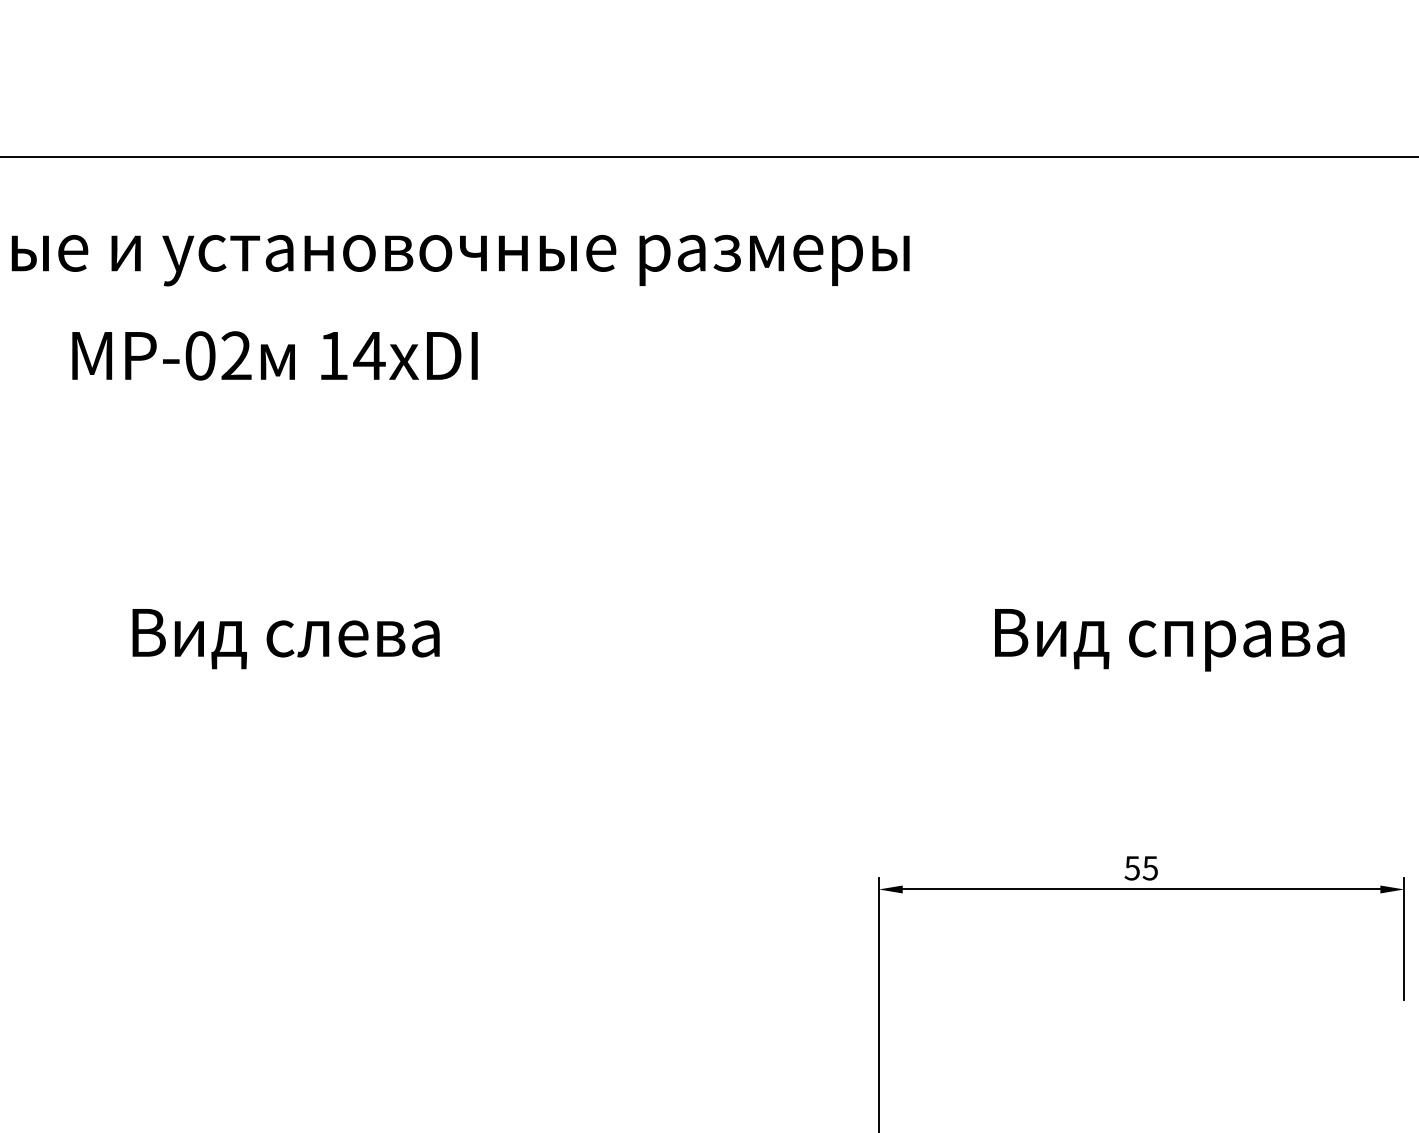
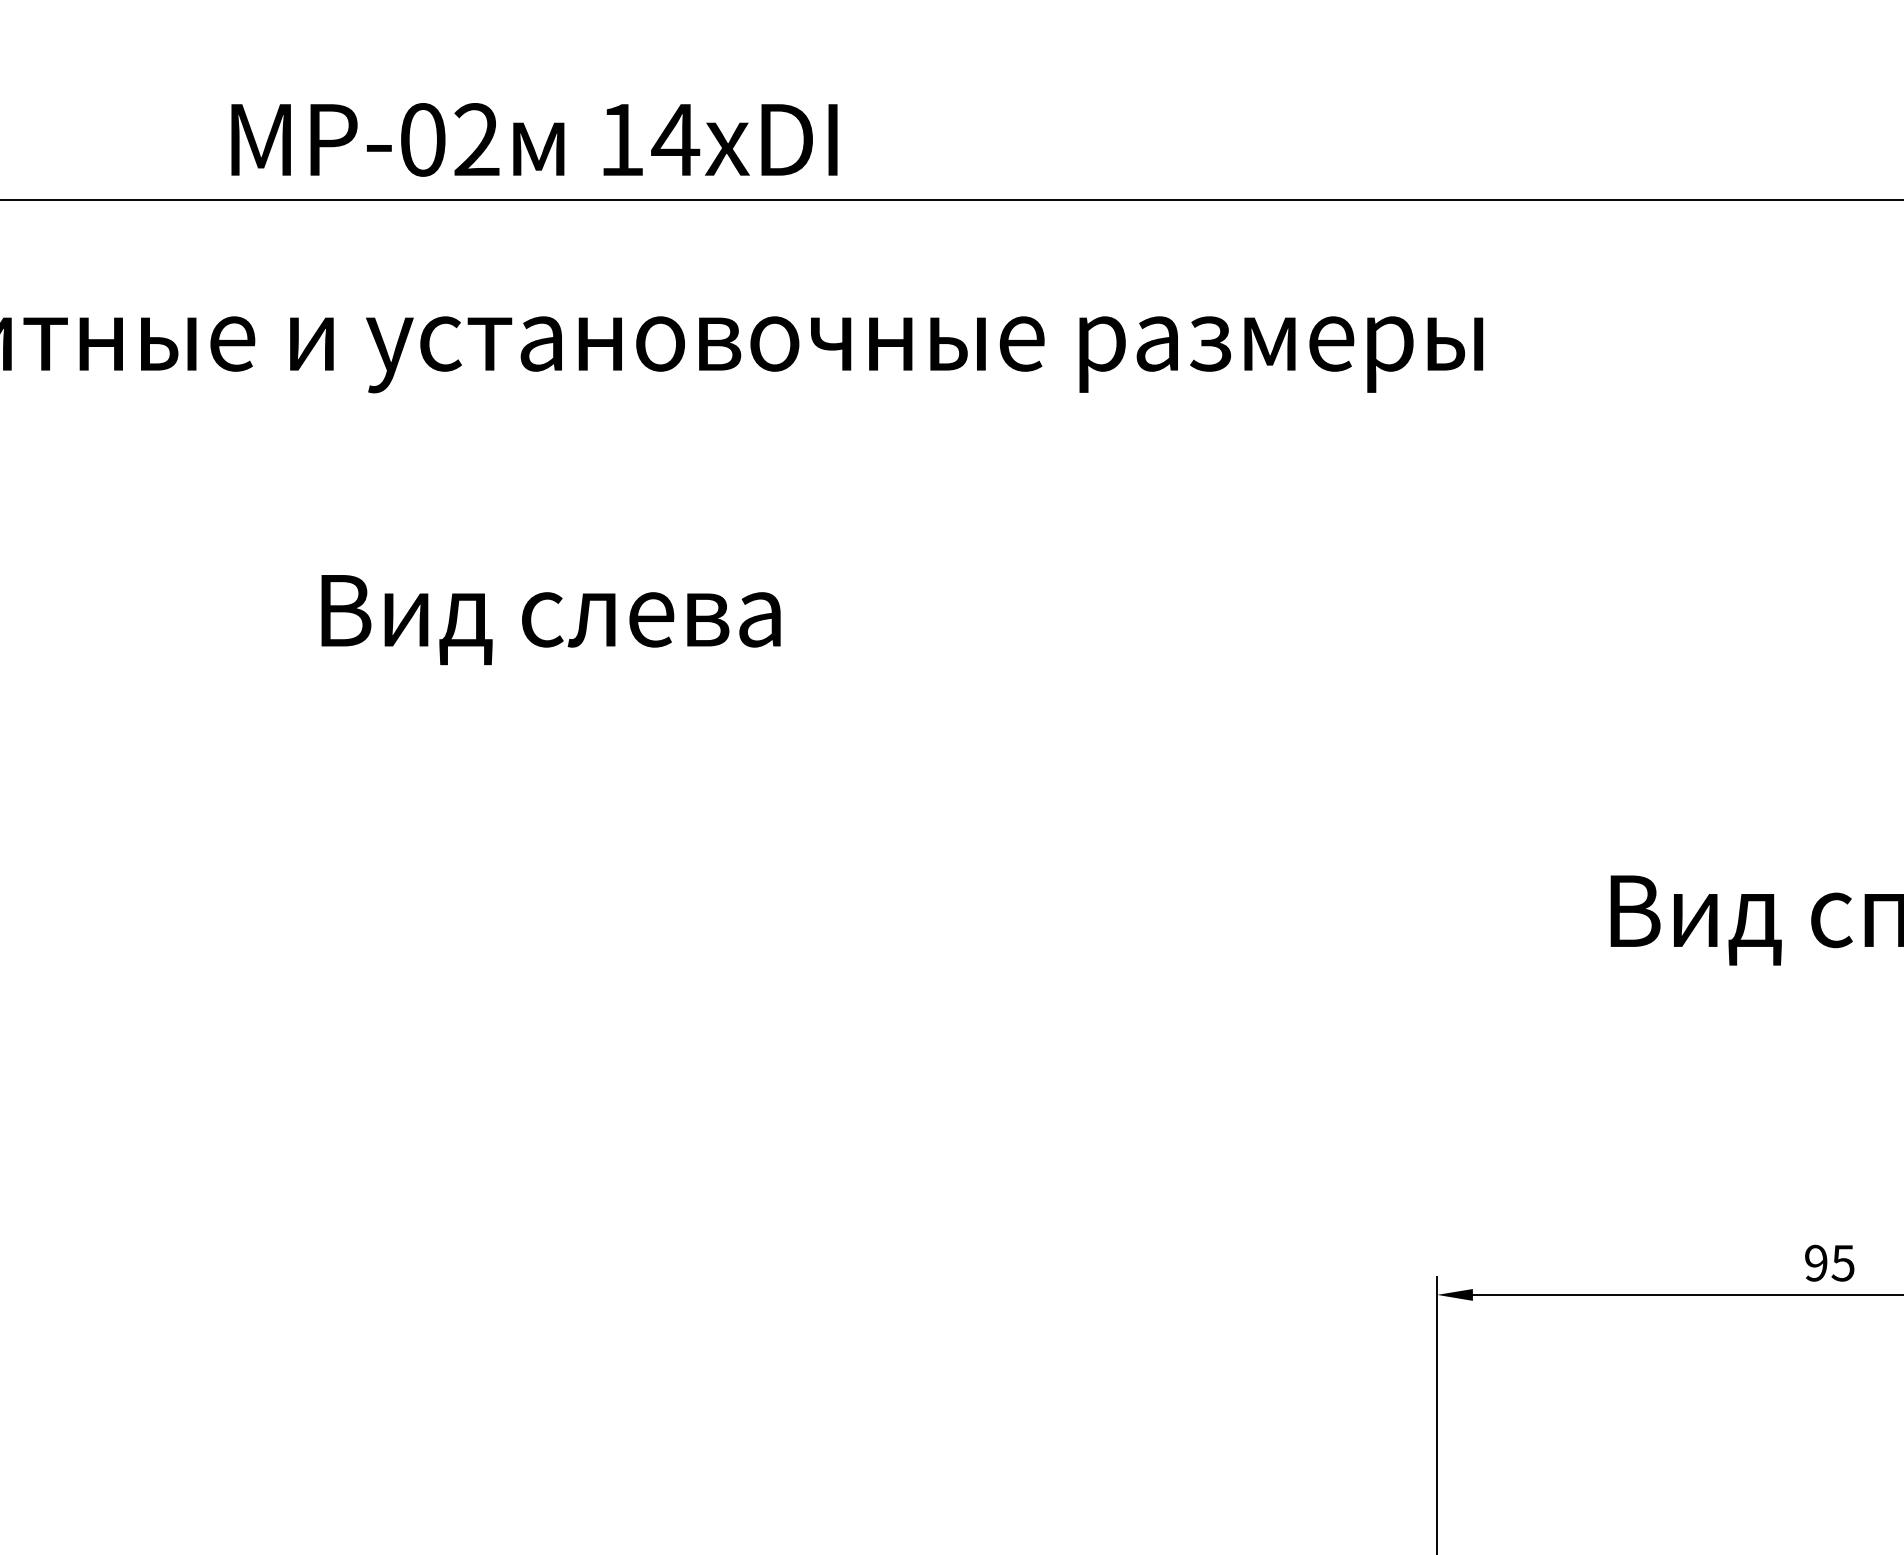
text: (274, 355) -> (533, 139), moved
text: (285, 639) -> (550, 620), moved
text: (1131, 868) -> (1814, 1263), 55 -> 95

